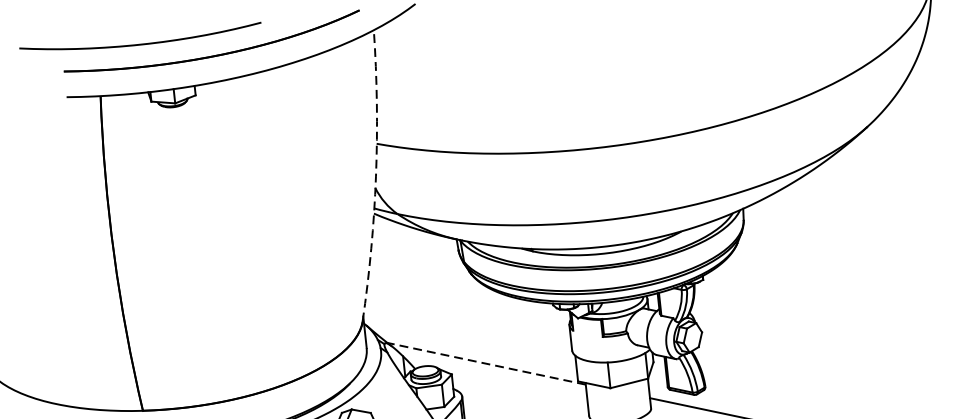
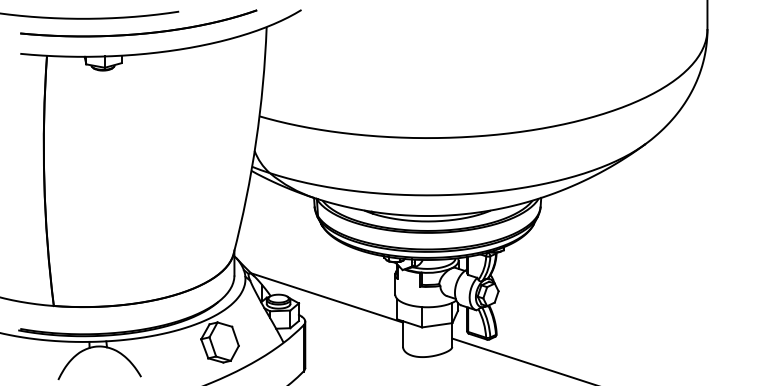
arc: (376, 175) -> (256, 141), dashed -> solid
line: (487, 363) -> (327, 297), dashed -> solid

